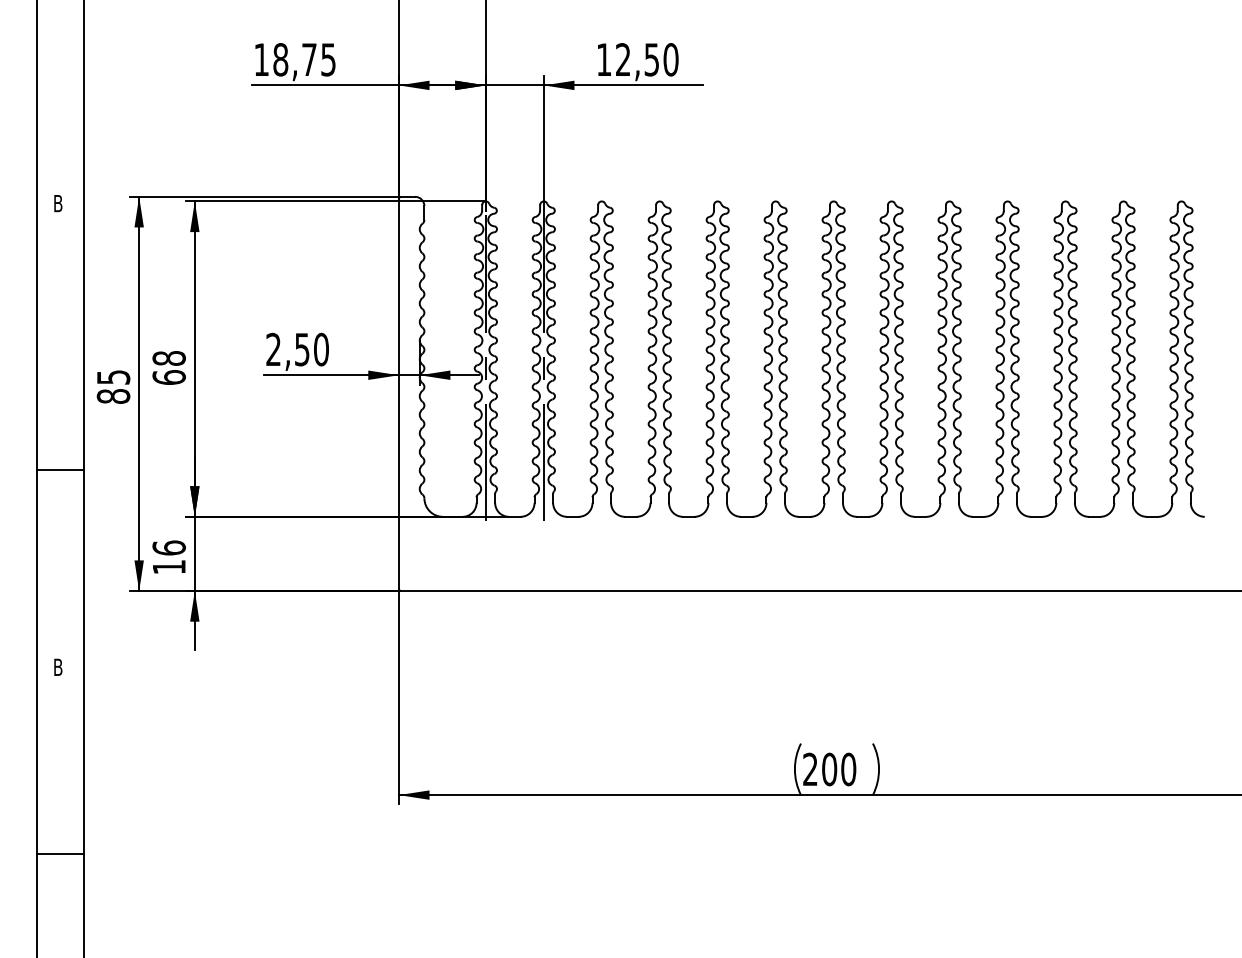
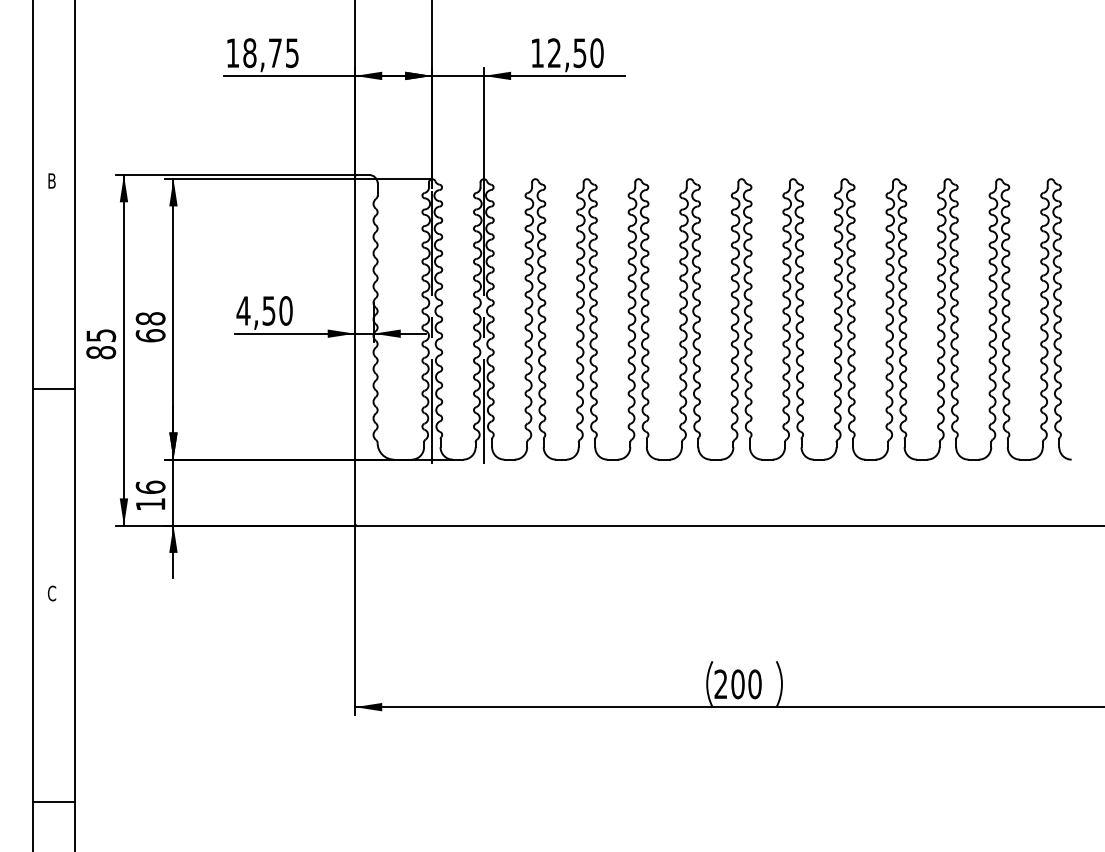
text: (273, 348) -> (243, 309), 2,50 -> 4,50
line: (60, 469) -> (53, 389), moved
text: (57, 667) -> (51, 593), B -> C
line: (60, 853) -> (53, 801), moved

